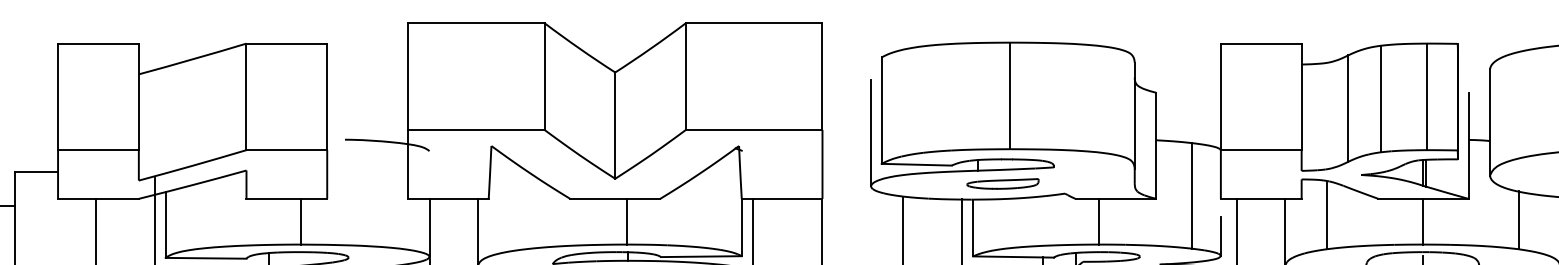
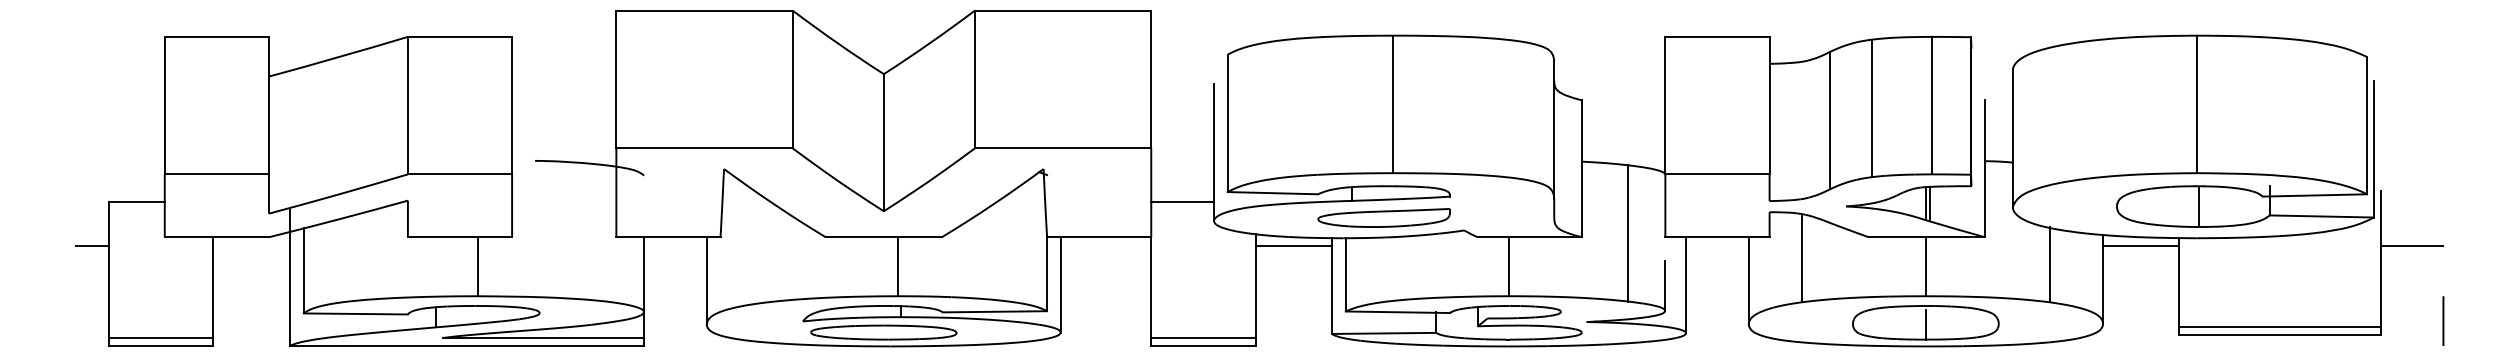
line: (846, 171) -> (1182, 202), added
part: (1002, 183) -> (1383, 217), size x1.43
line: (932, 206) -> (1293, 246), added

